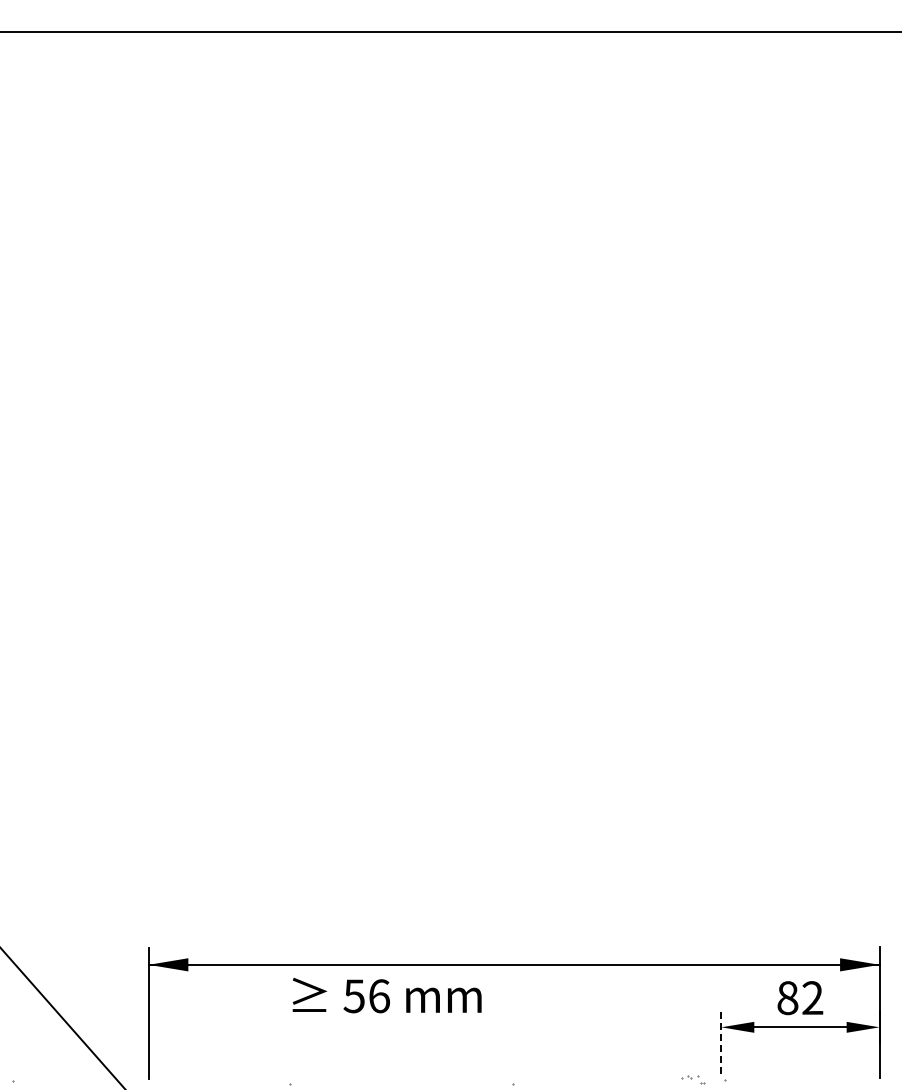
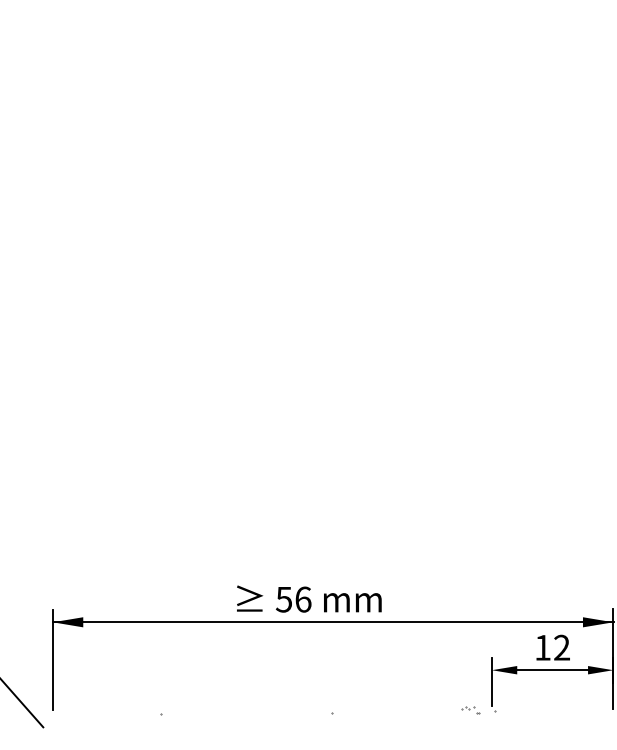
text: (386, 995) -> (308, 599), moved
text: (787, 998) -> (542, 648), 82 -> 12
line: (721, 1042) -> (492, 681), dashed -> solid

